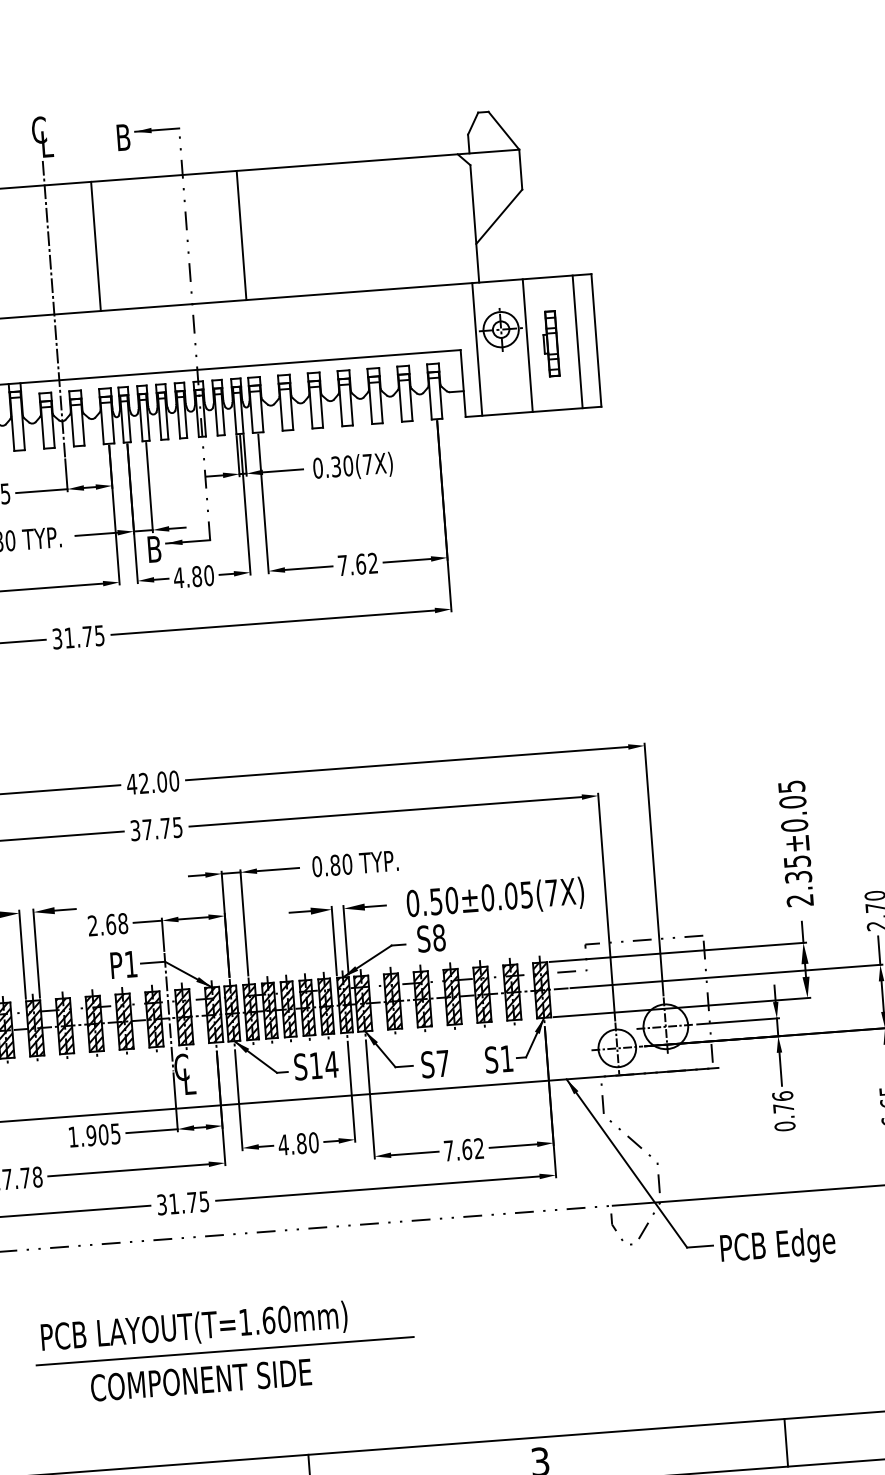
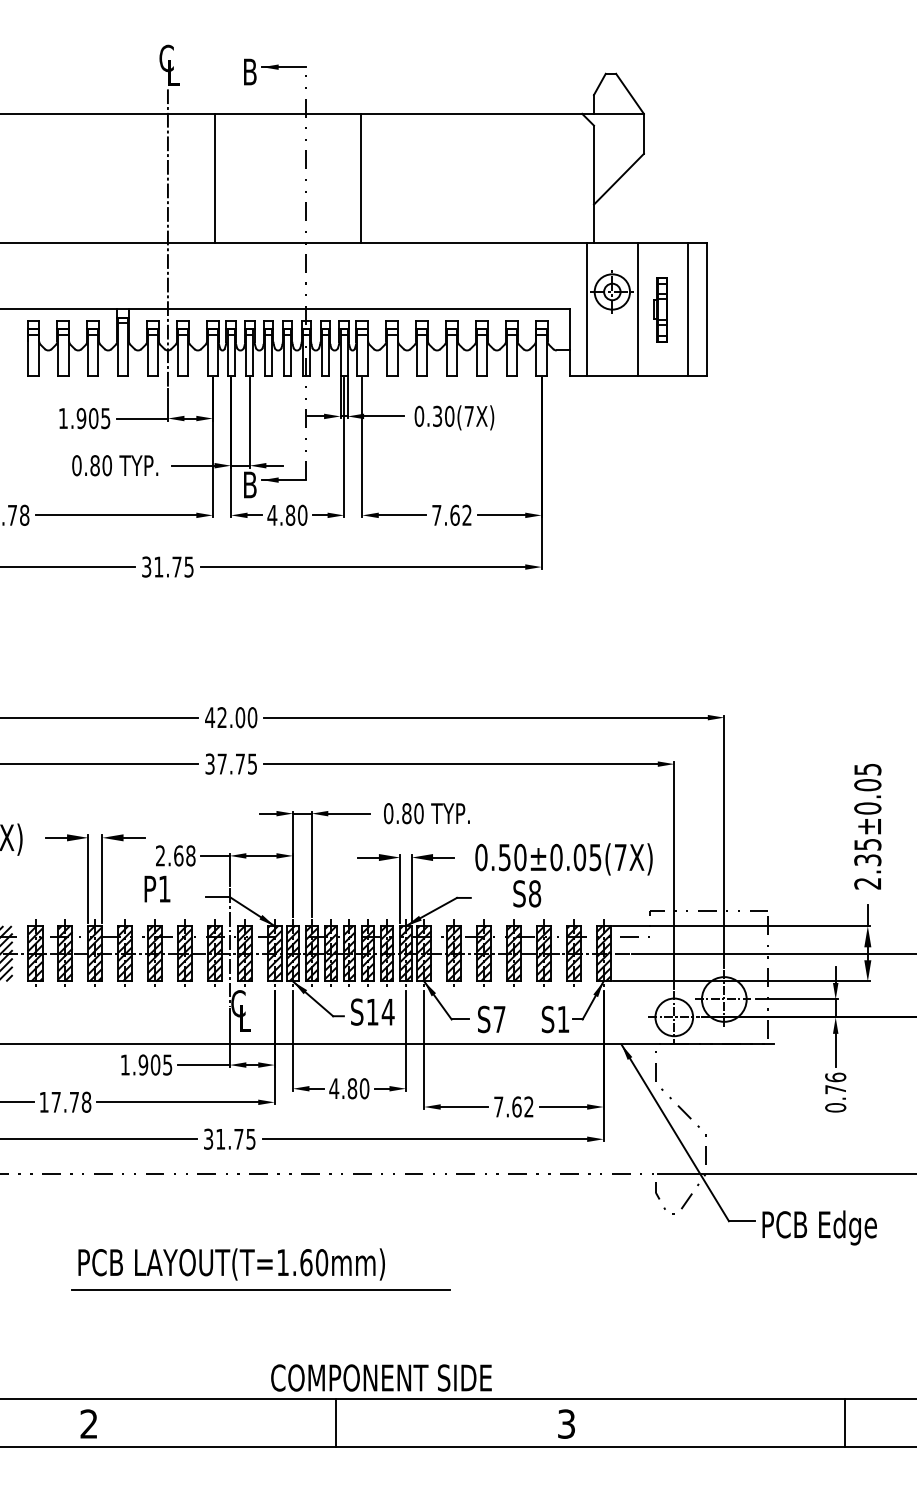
text: (431, 938) -> (527, 893), moved
text: (123, 964) -> (157, 888), moved
text: (201, 1379) -> (381, 1377), moved
line: (786, 1442) -> (845, 1423), moved

